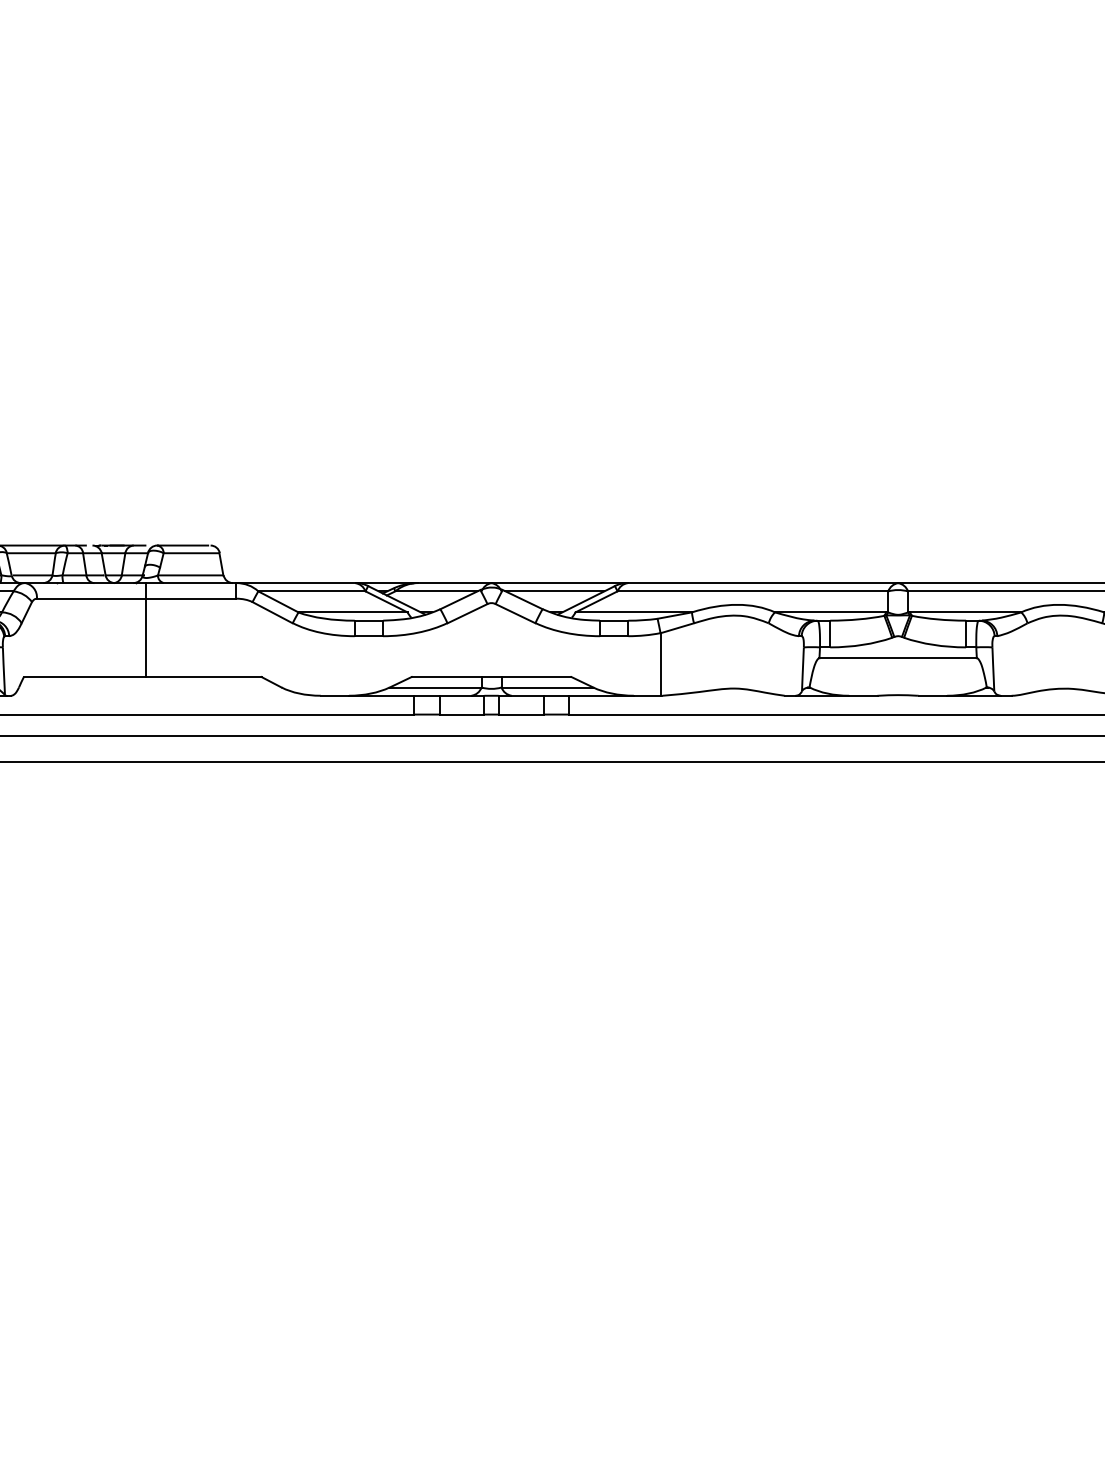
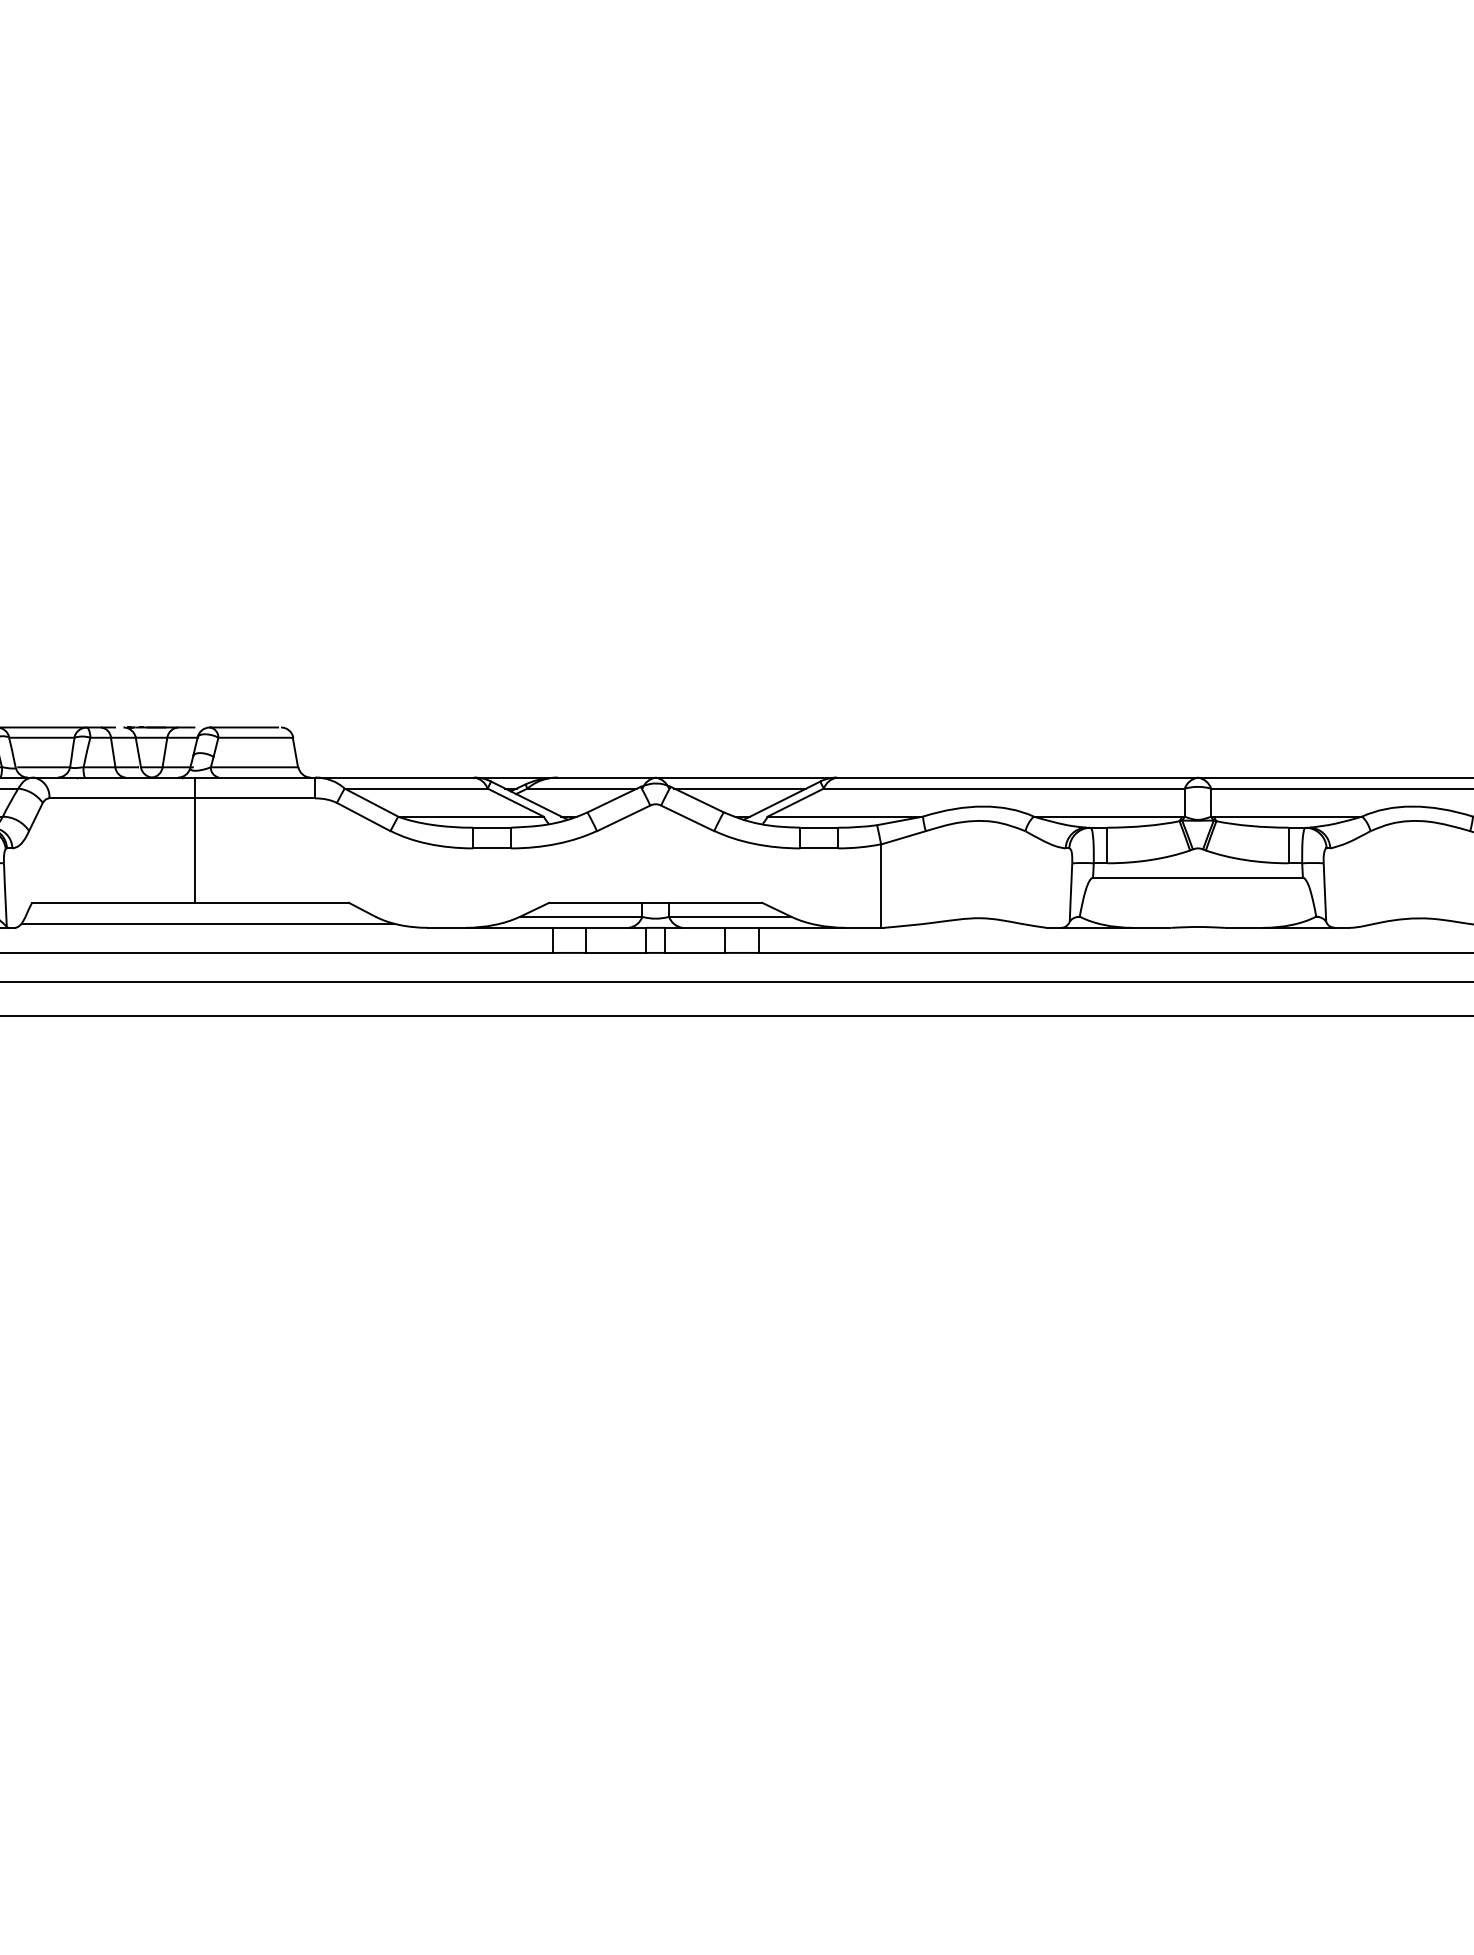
line: (155, 692) -> (207, 923), added

